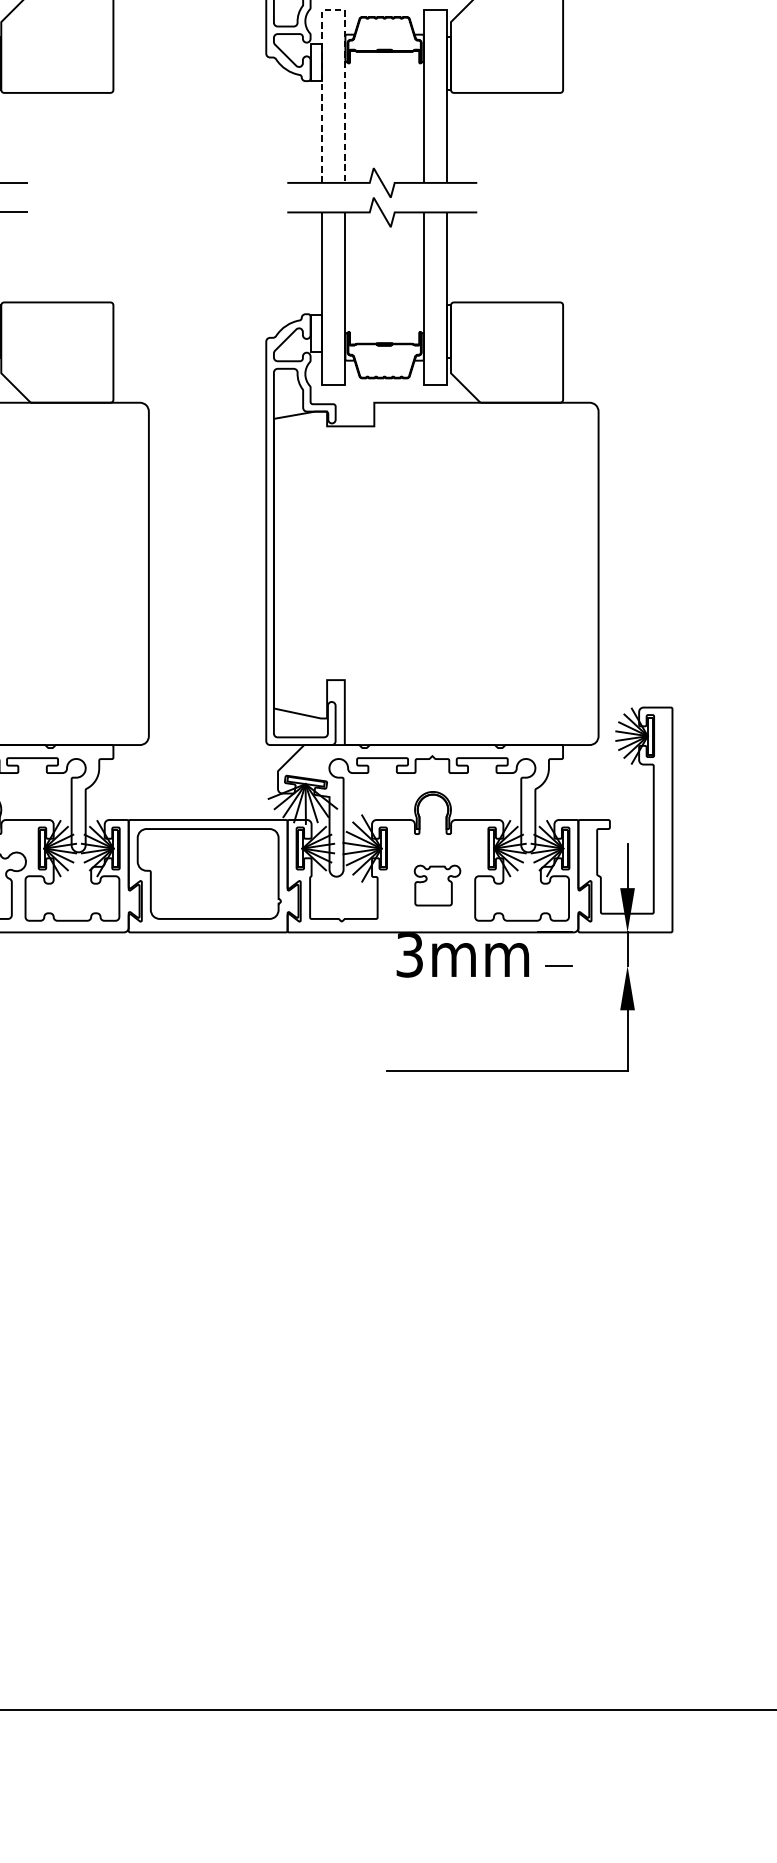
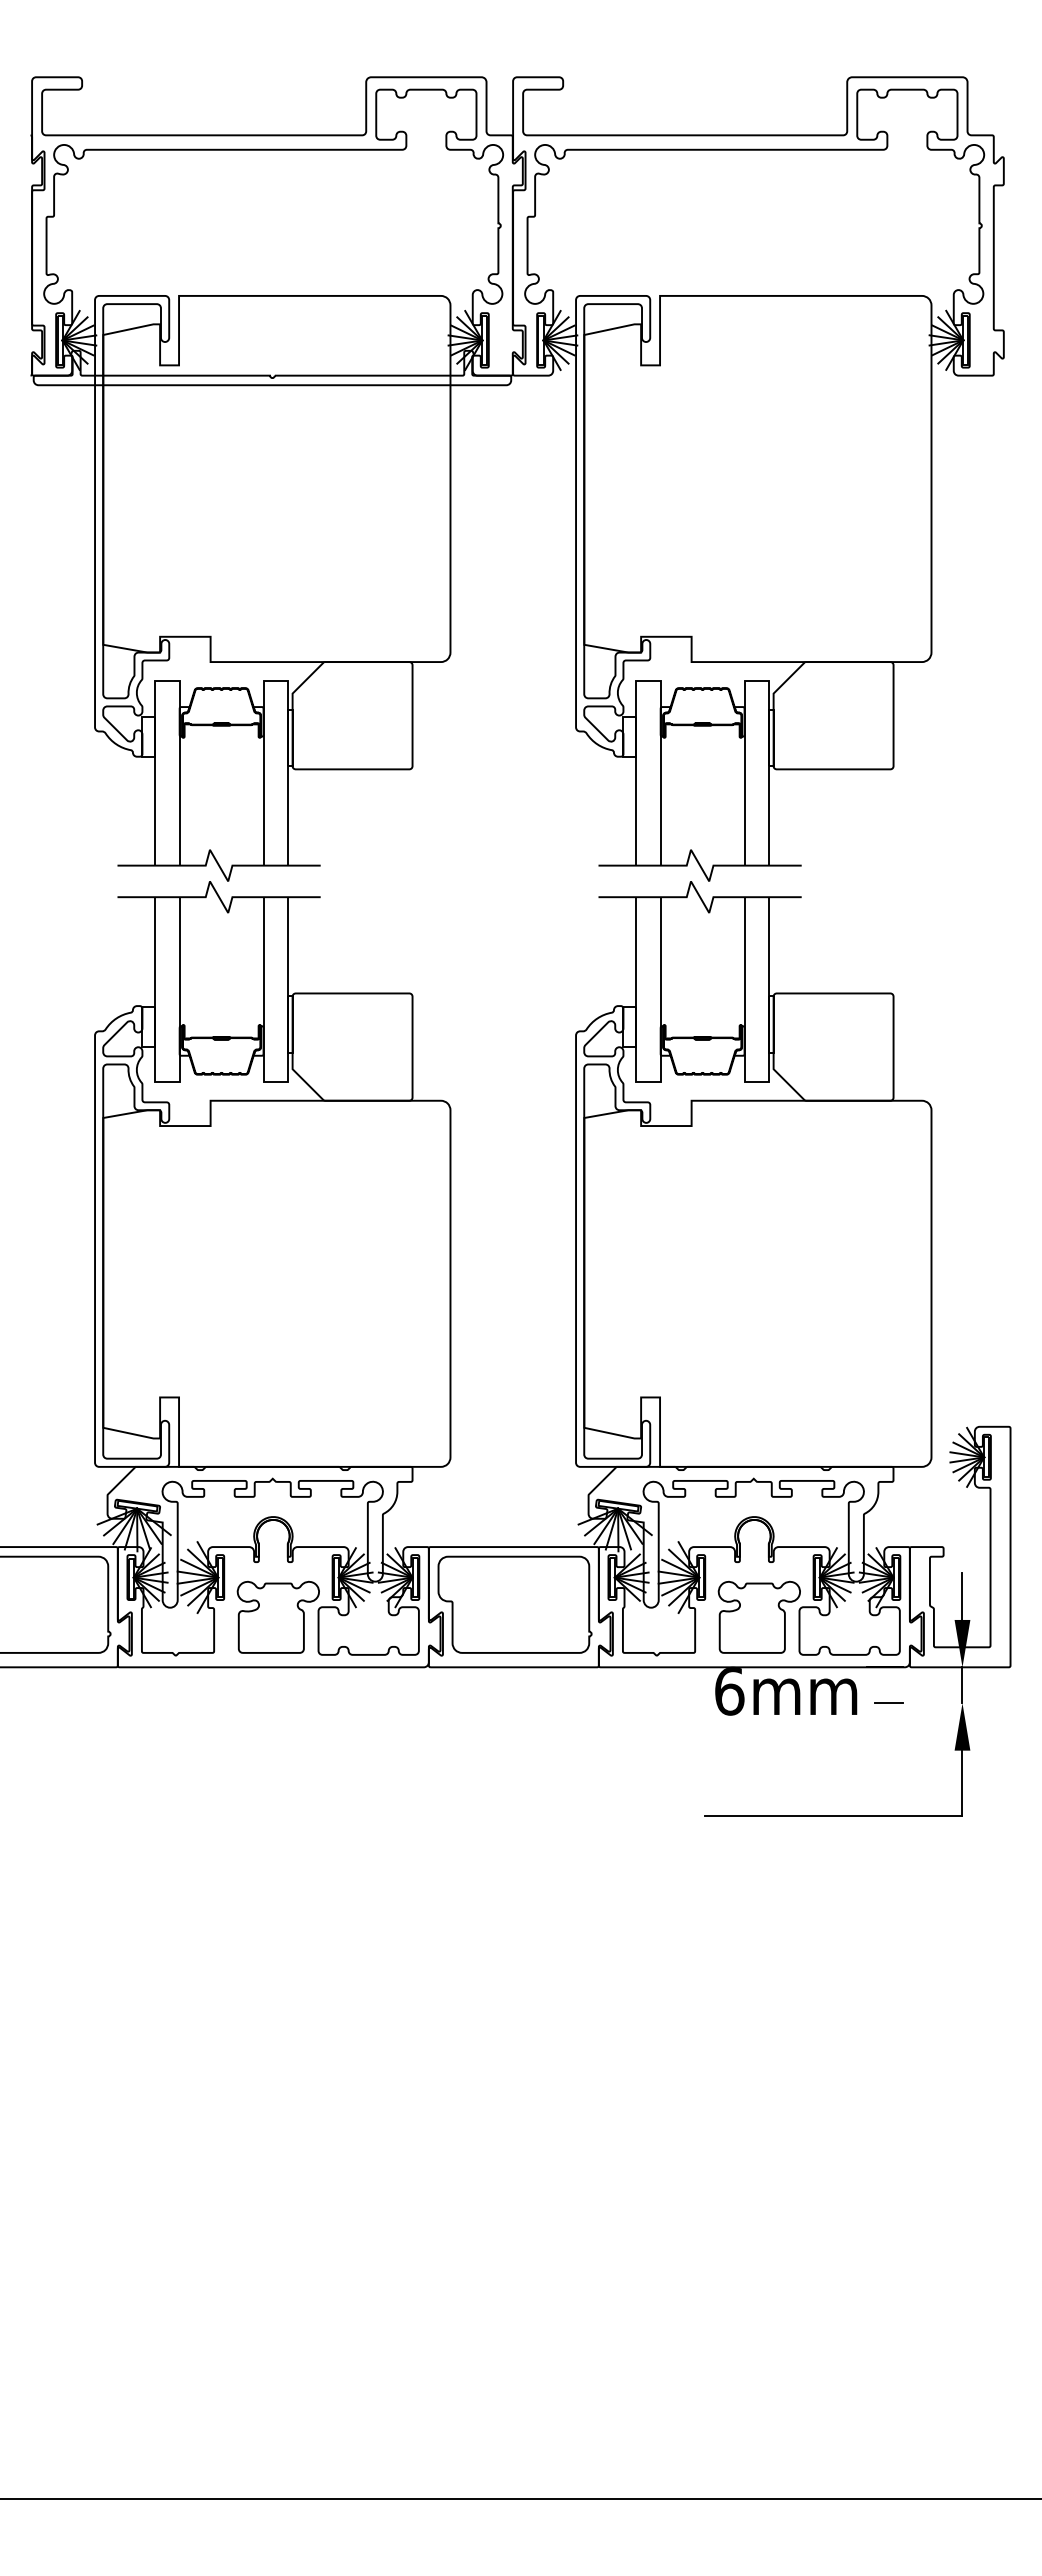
line: (334, 9) -> (648, 680), dashed -> solid
part: (436, 884) -> (758, 1616), size x1.67
text: (409, 955) -> (729, 1691), 3mm -> 6mm

